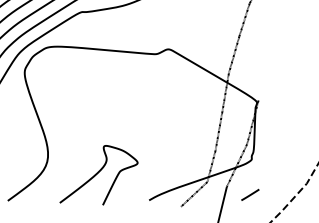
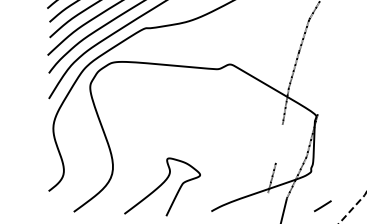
line: (218, 130) -> (278, 143), removed
line: (194, 194) -> (255, 205), removed
line: (250, 195) -> (322, 206), moved

